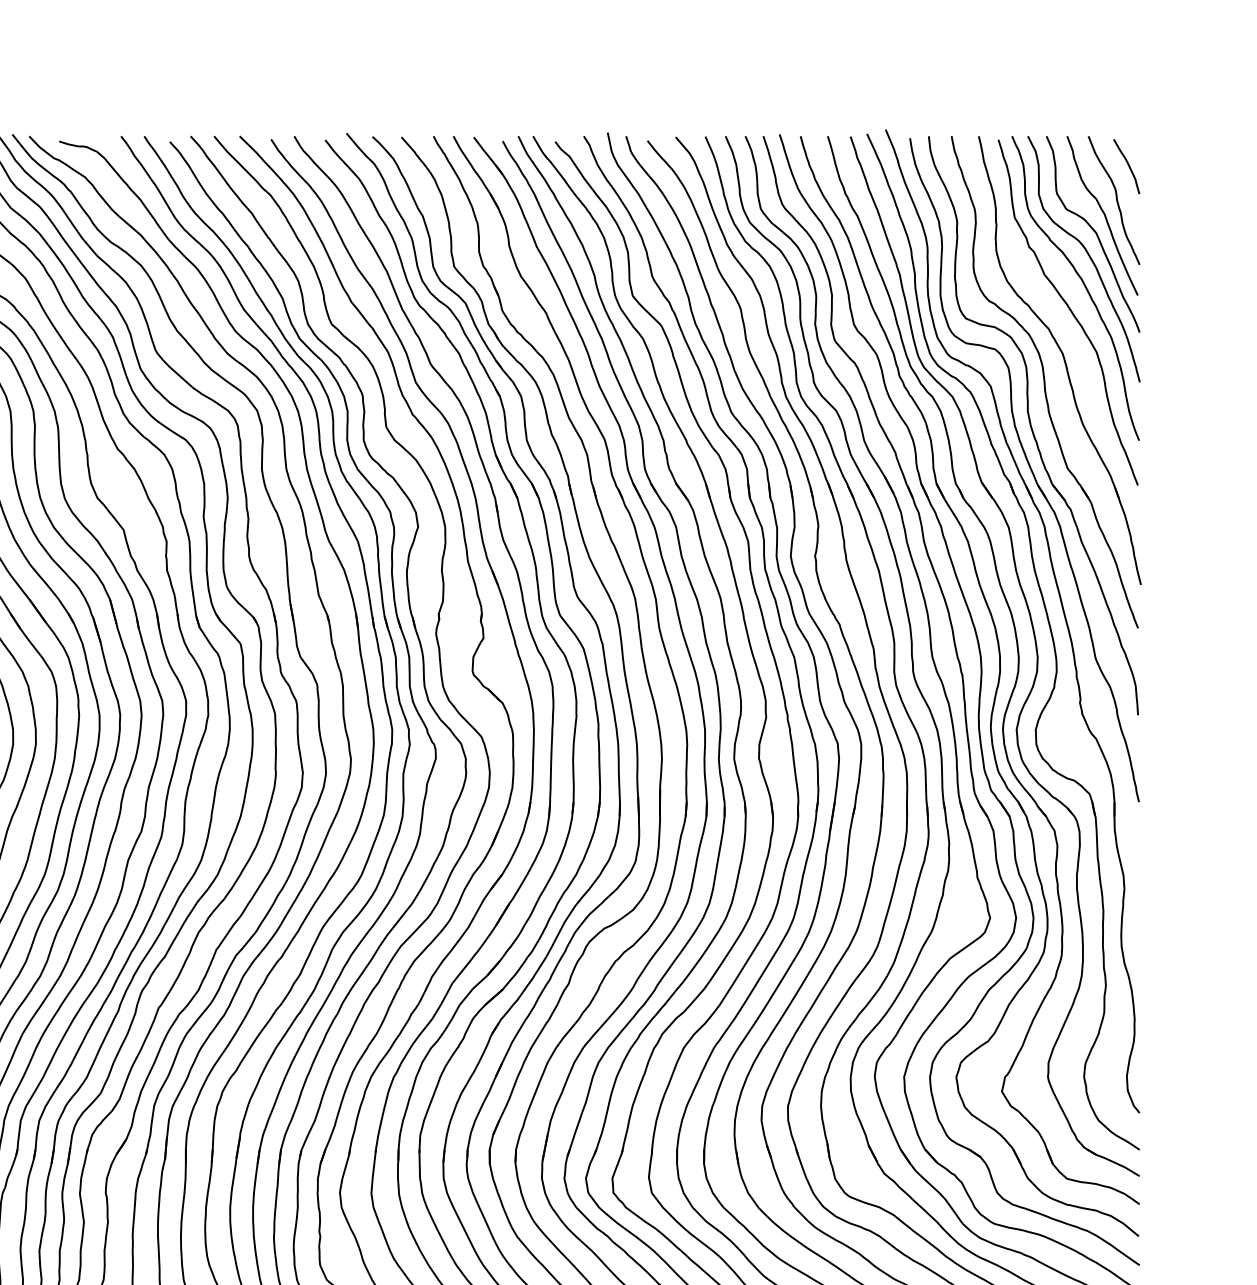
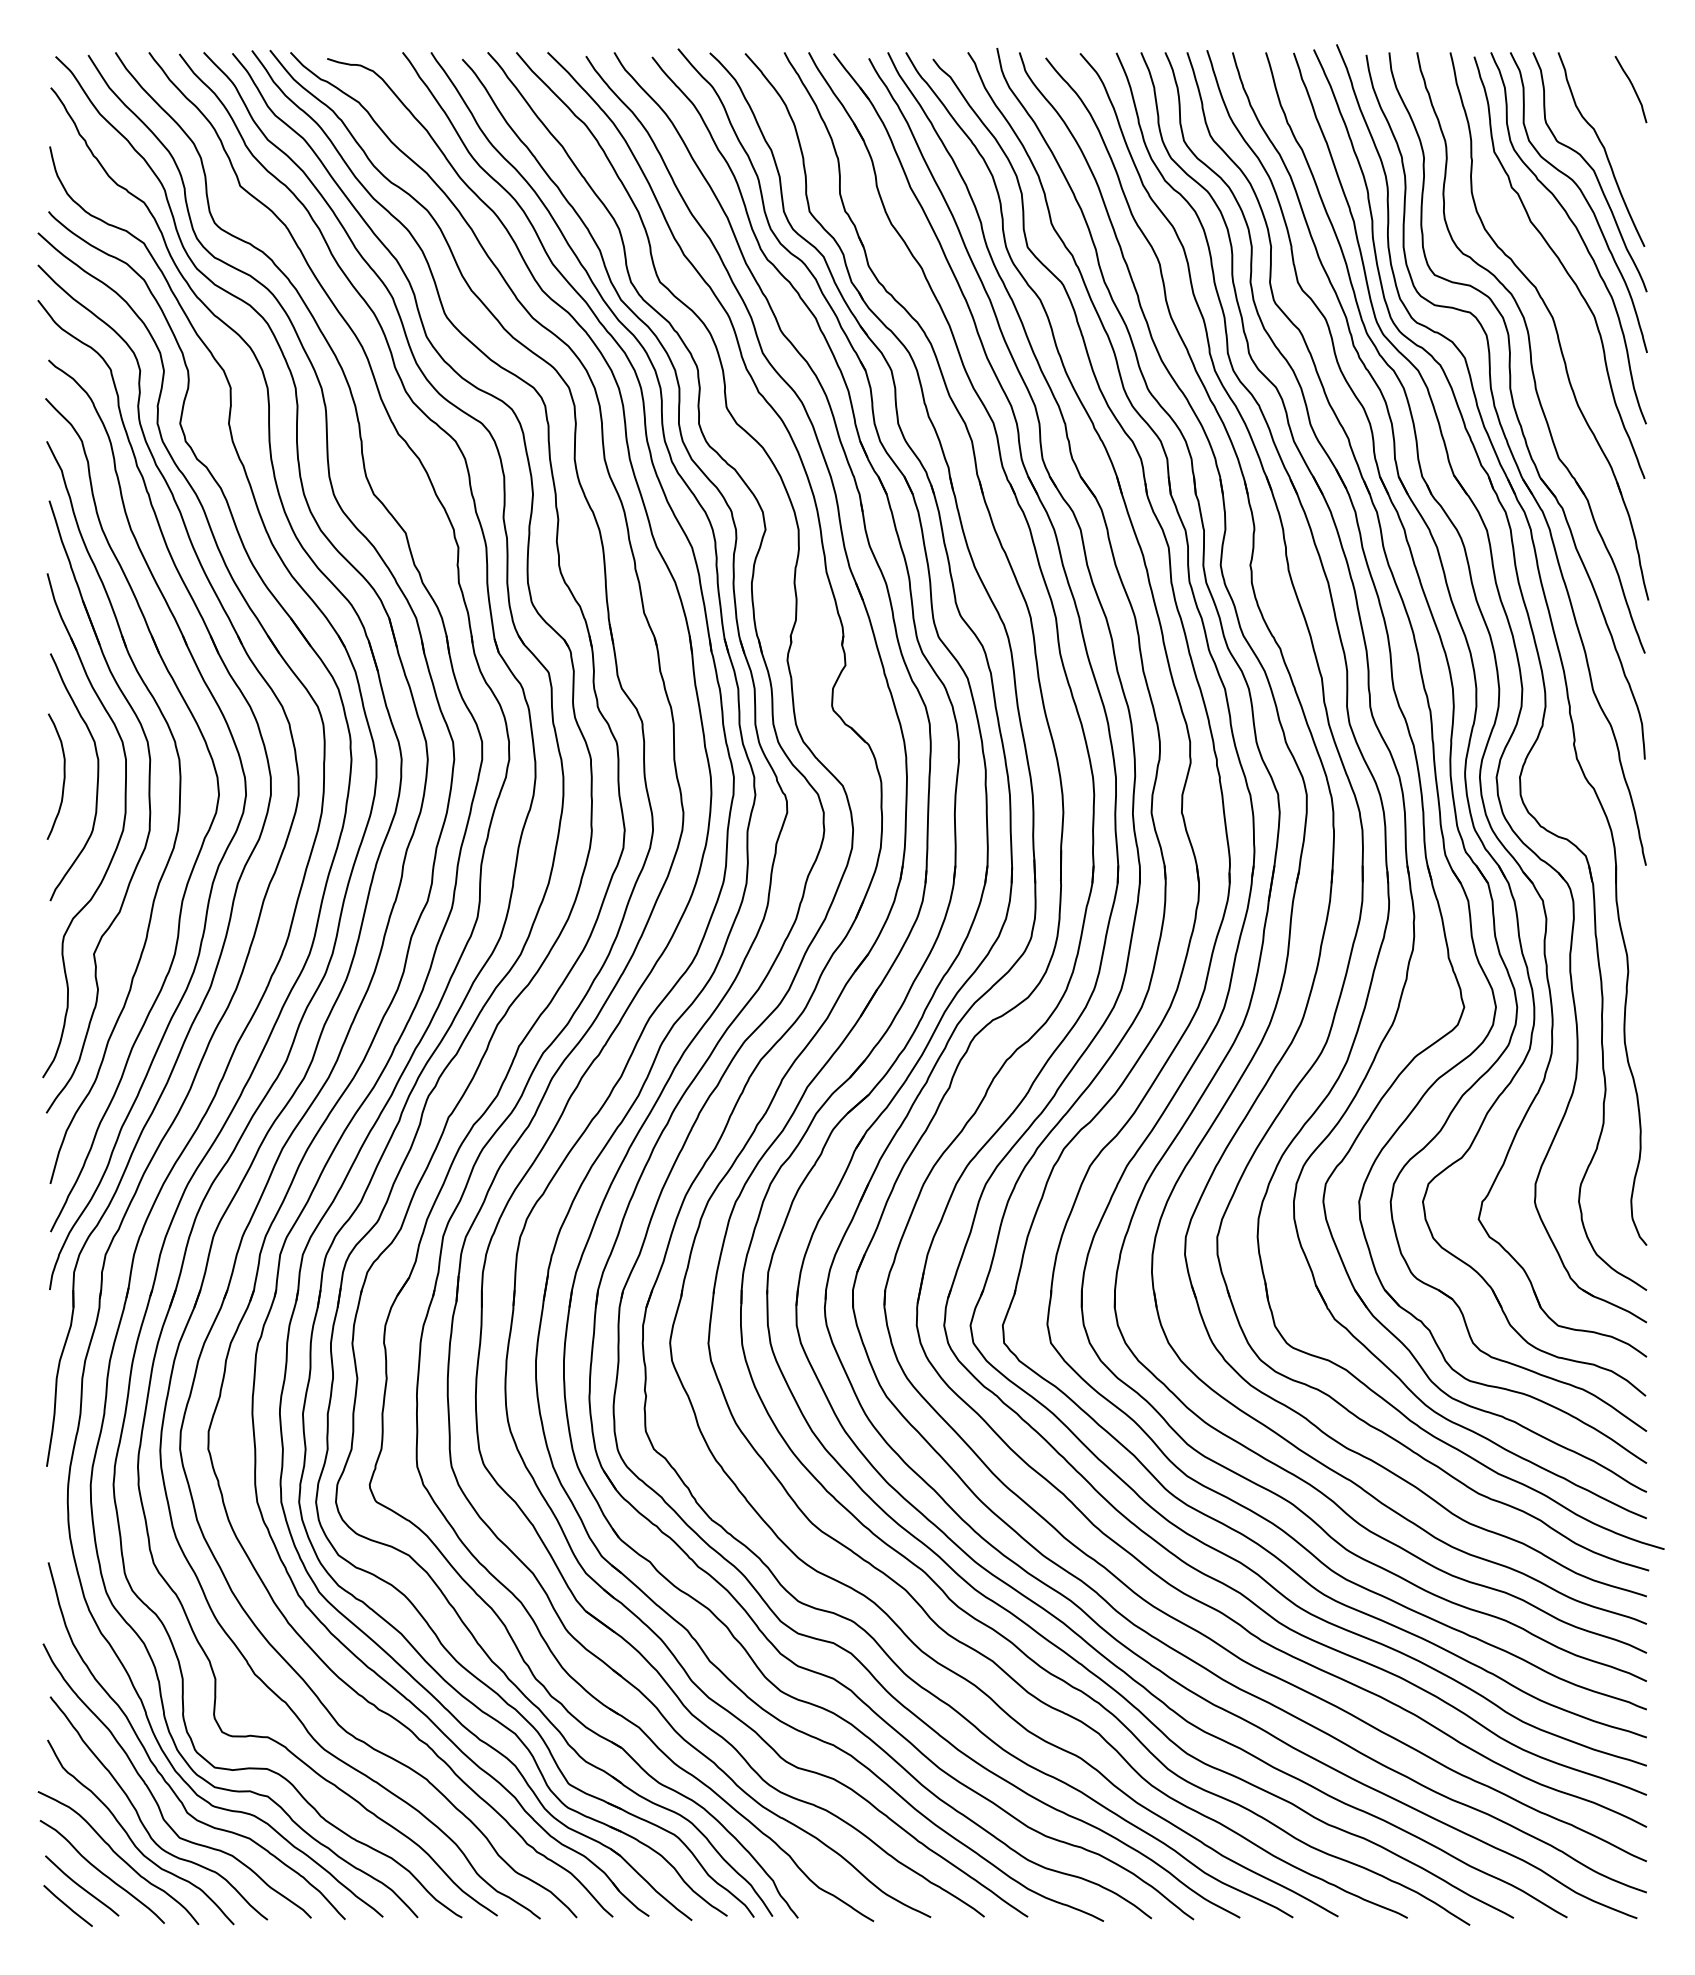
curve: (1116, 200) -> (1618, 130), removed

